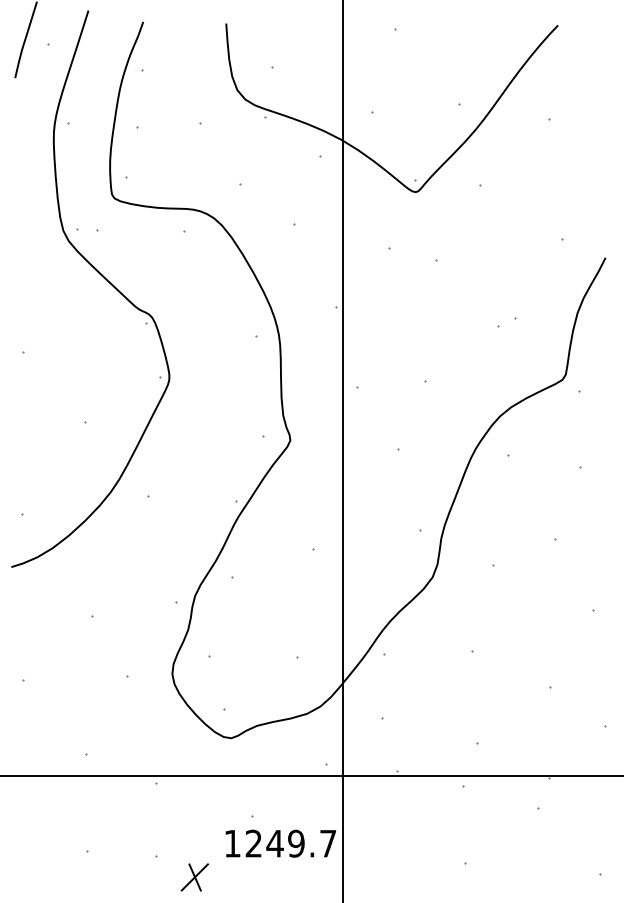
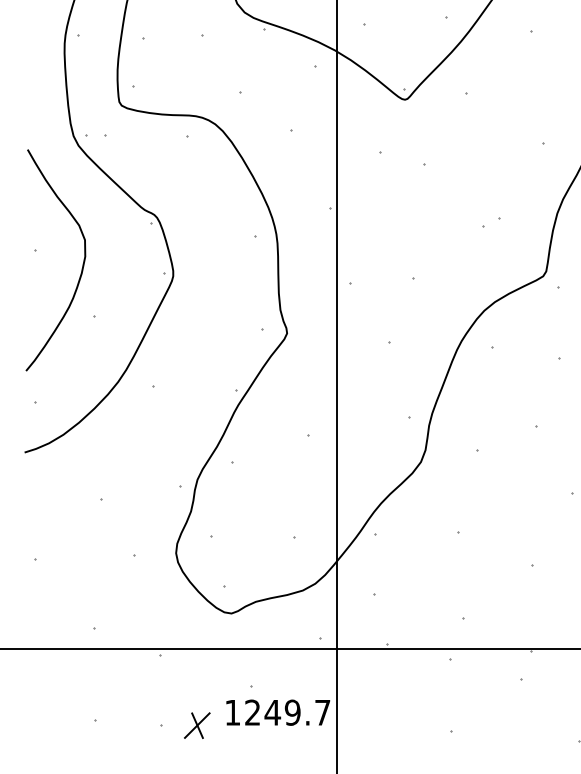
curve: (72, 368) -> (82, 265), added
part: (194, 877) -> (196, 725), moved

